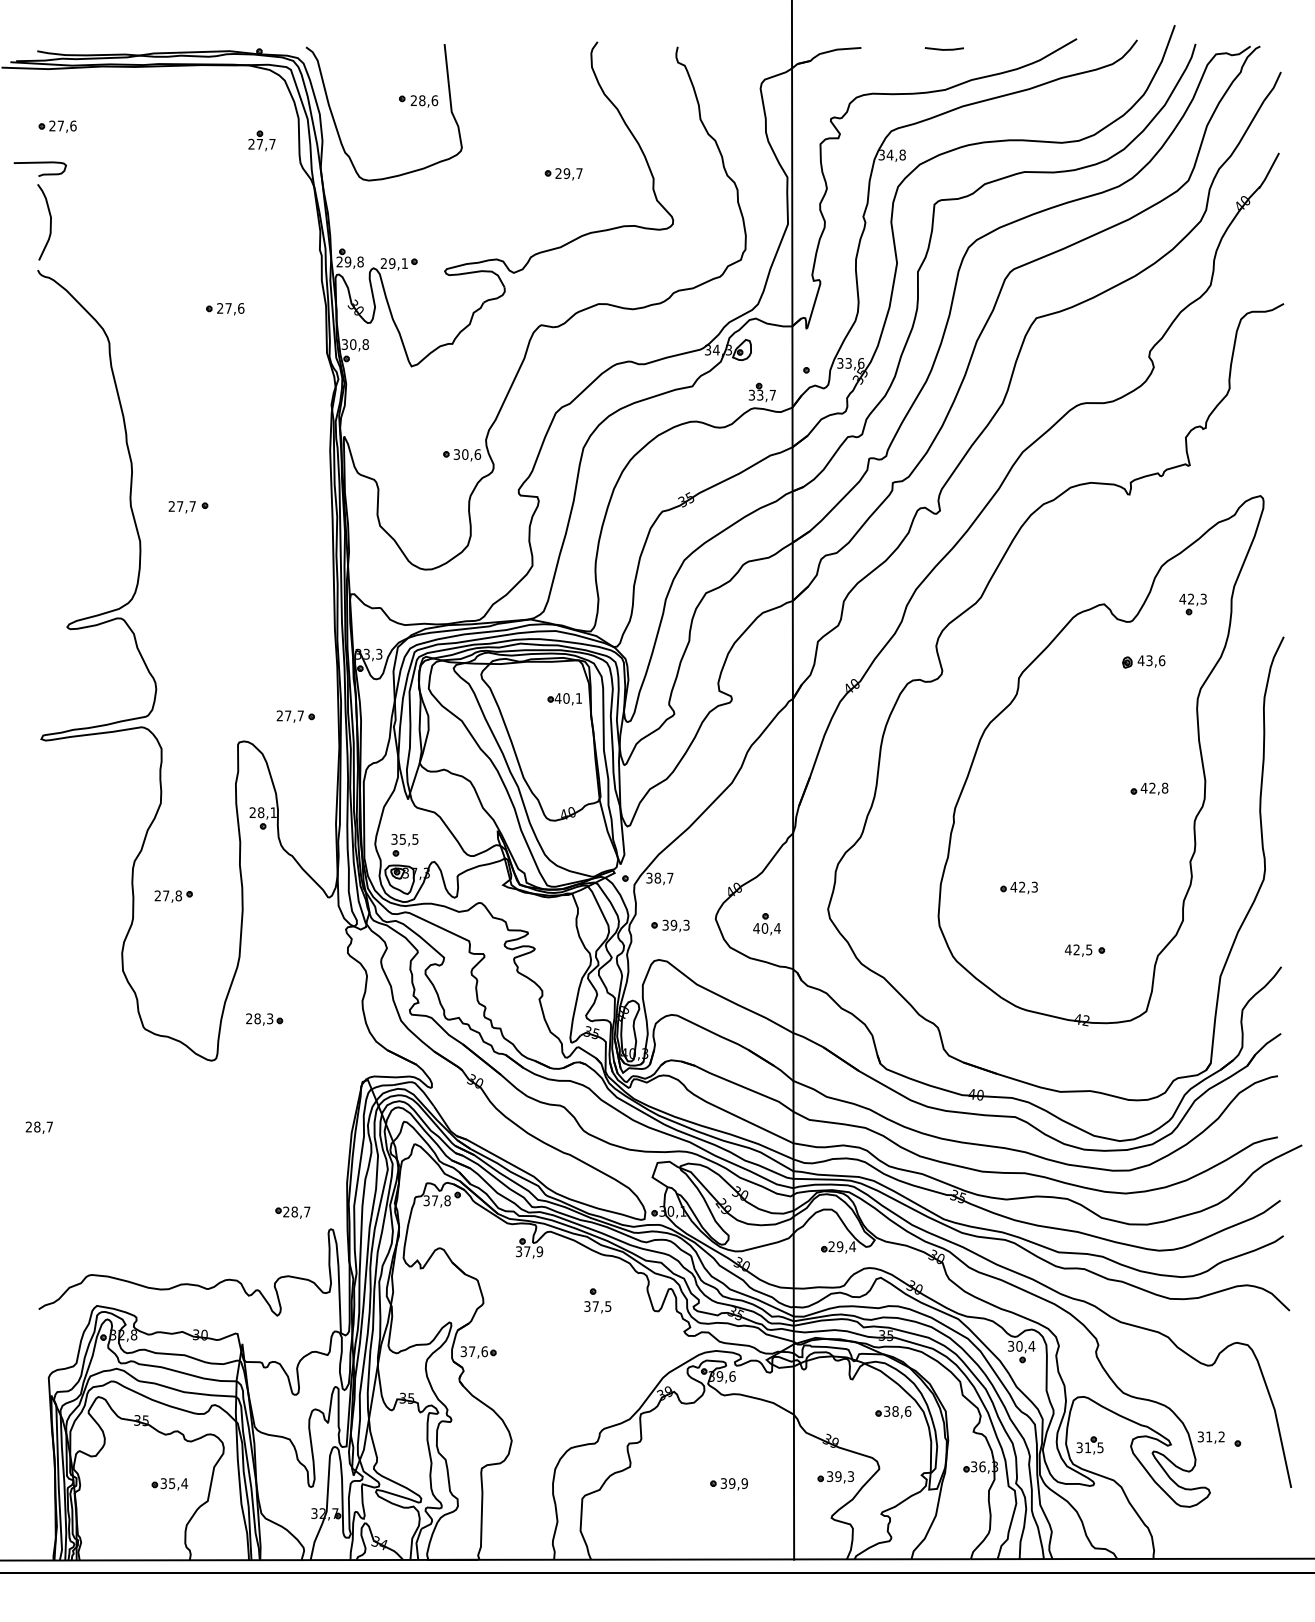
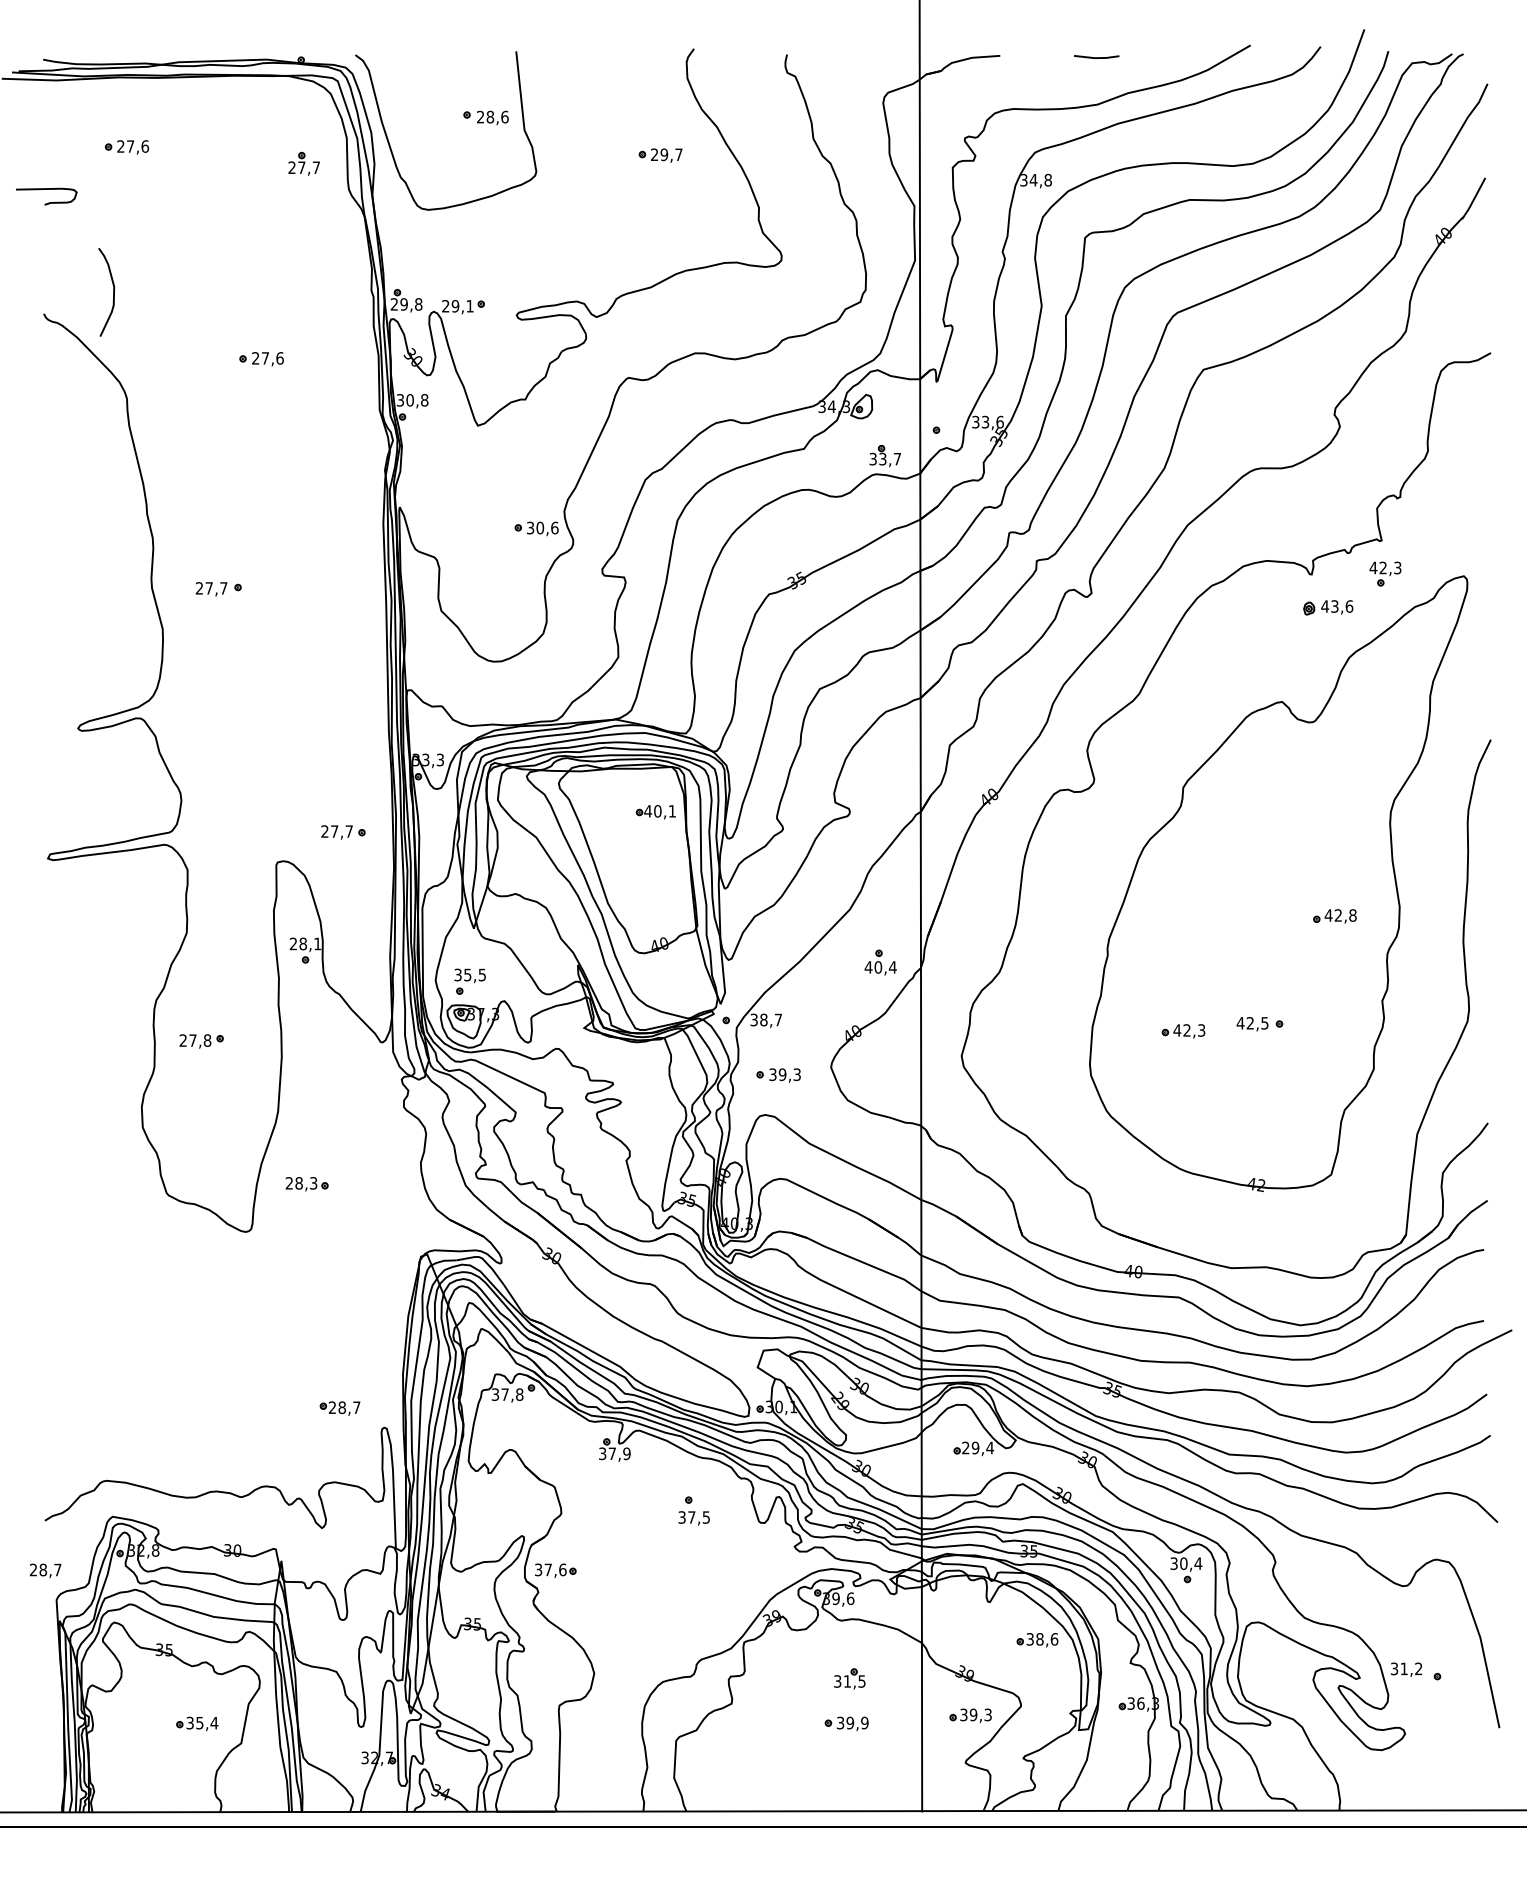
part: (58, 126) -> (127, 147), moved
part: (563, 174) -> (660, 155), moved
curve: (50, 222) -> (113, 292), moved
part: (1193, 603) -> (1385, 573), moved
part: (1144, 661) -> (1328, 607), moved
part: (766, 924) -> (880, 962), moved
part: (1084, 950) -> (1259, 1024), moved
text: (39, 1127) -> (45, 1570), moved
part: (1089, 1445) -> (849, 1678), moved

